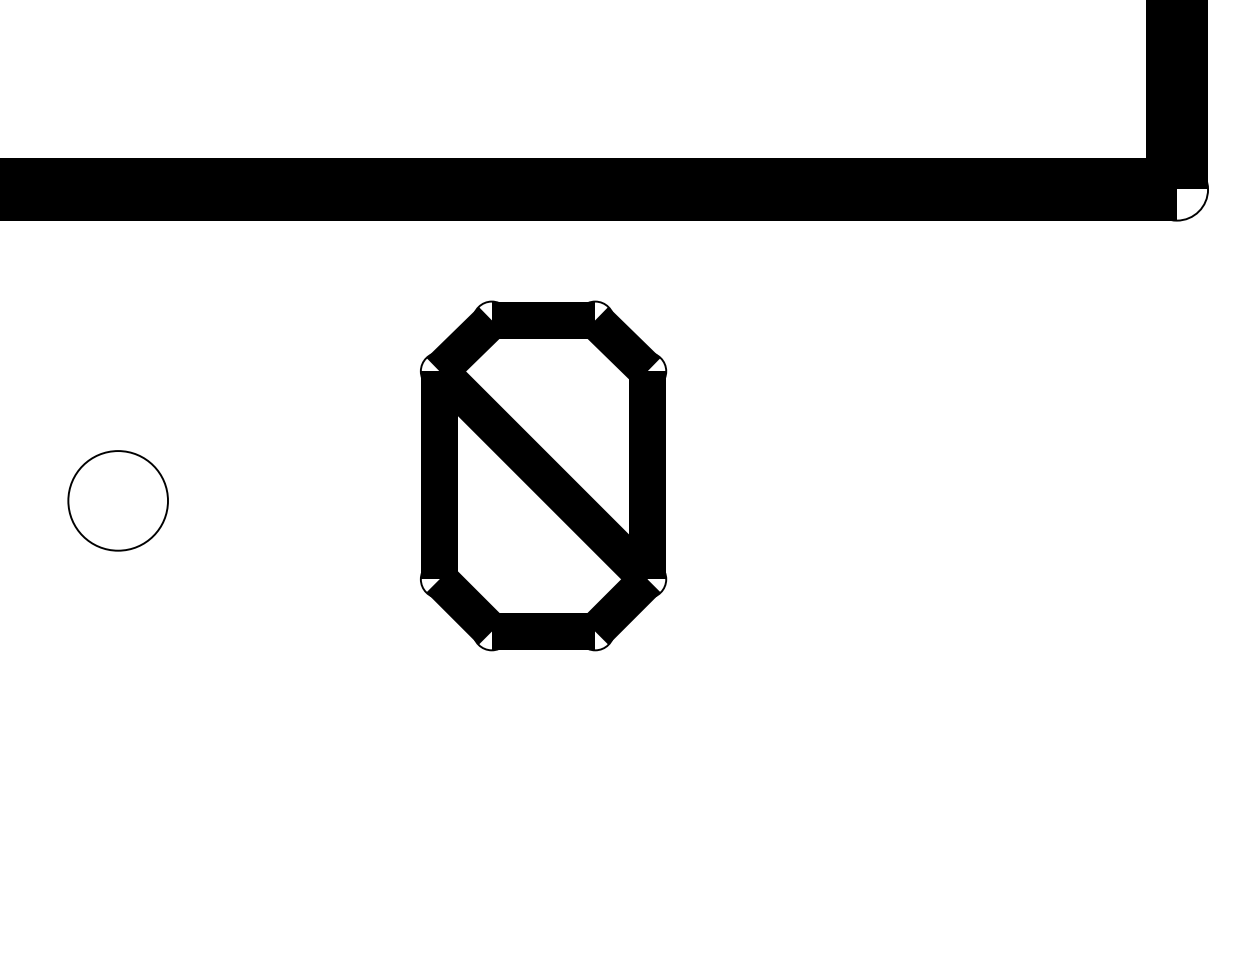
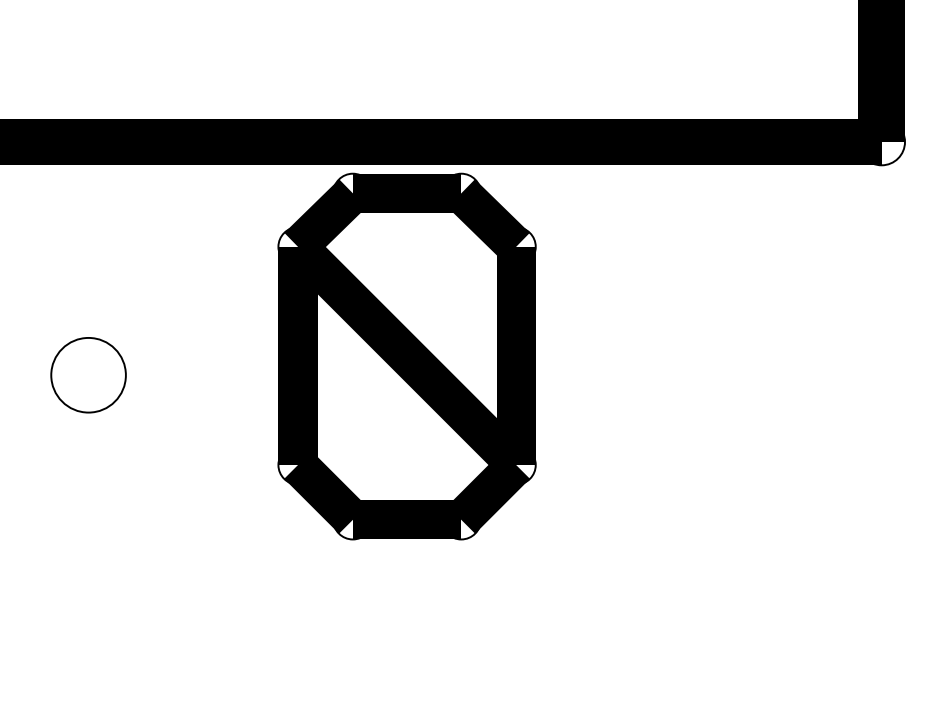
part: (543, 475) -> (407, 356), size x1.4

